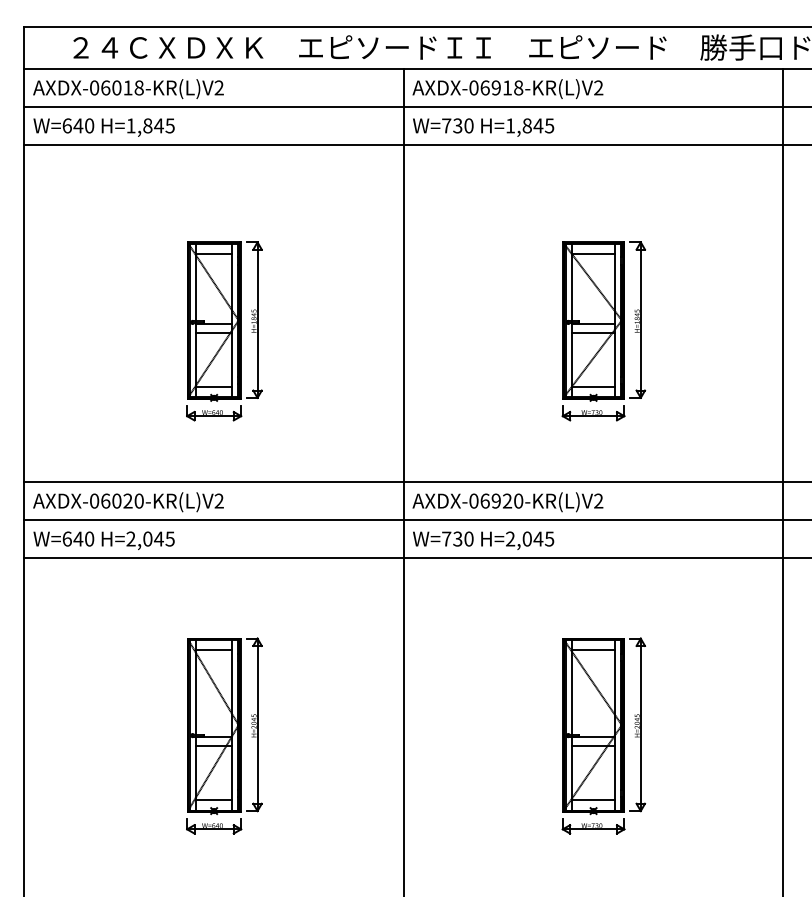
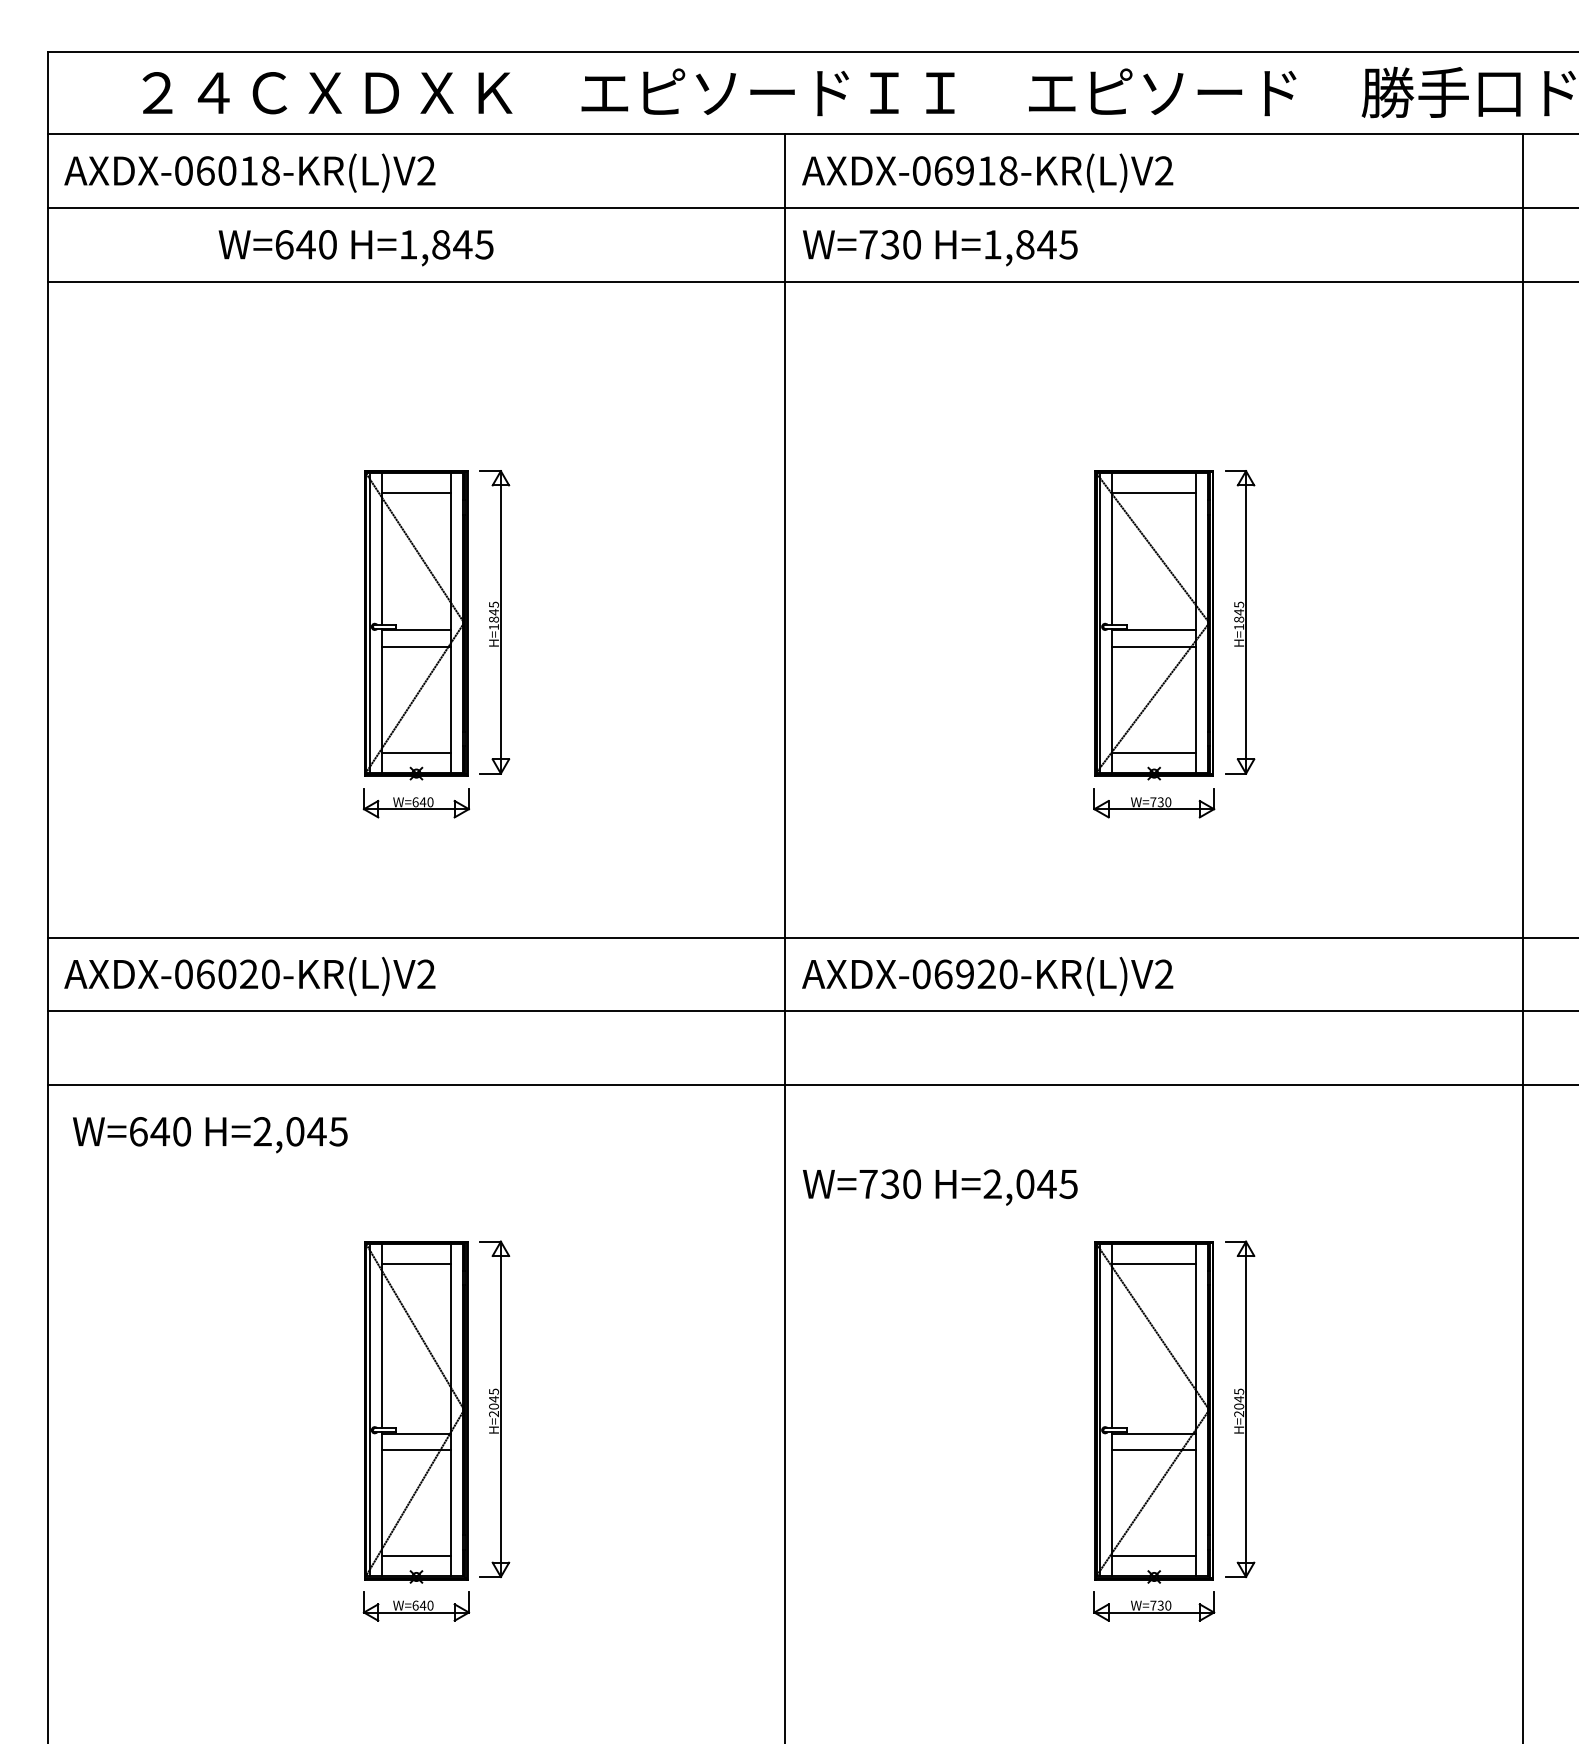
text: (103, 127) -> (354, 247), moved
text: (103, 540) -> (209, 1134), moved
text: (483, 540) -> (940, 1186), moved

